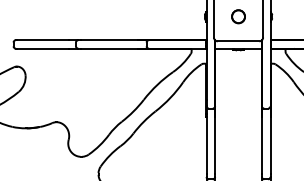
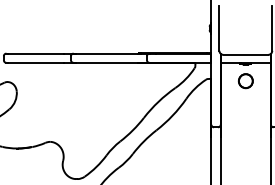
circle: (238, 16) -> (245, 80), moved

